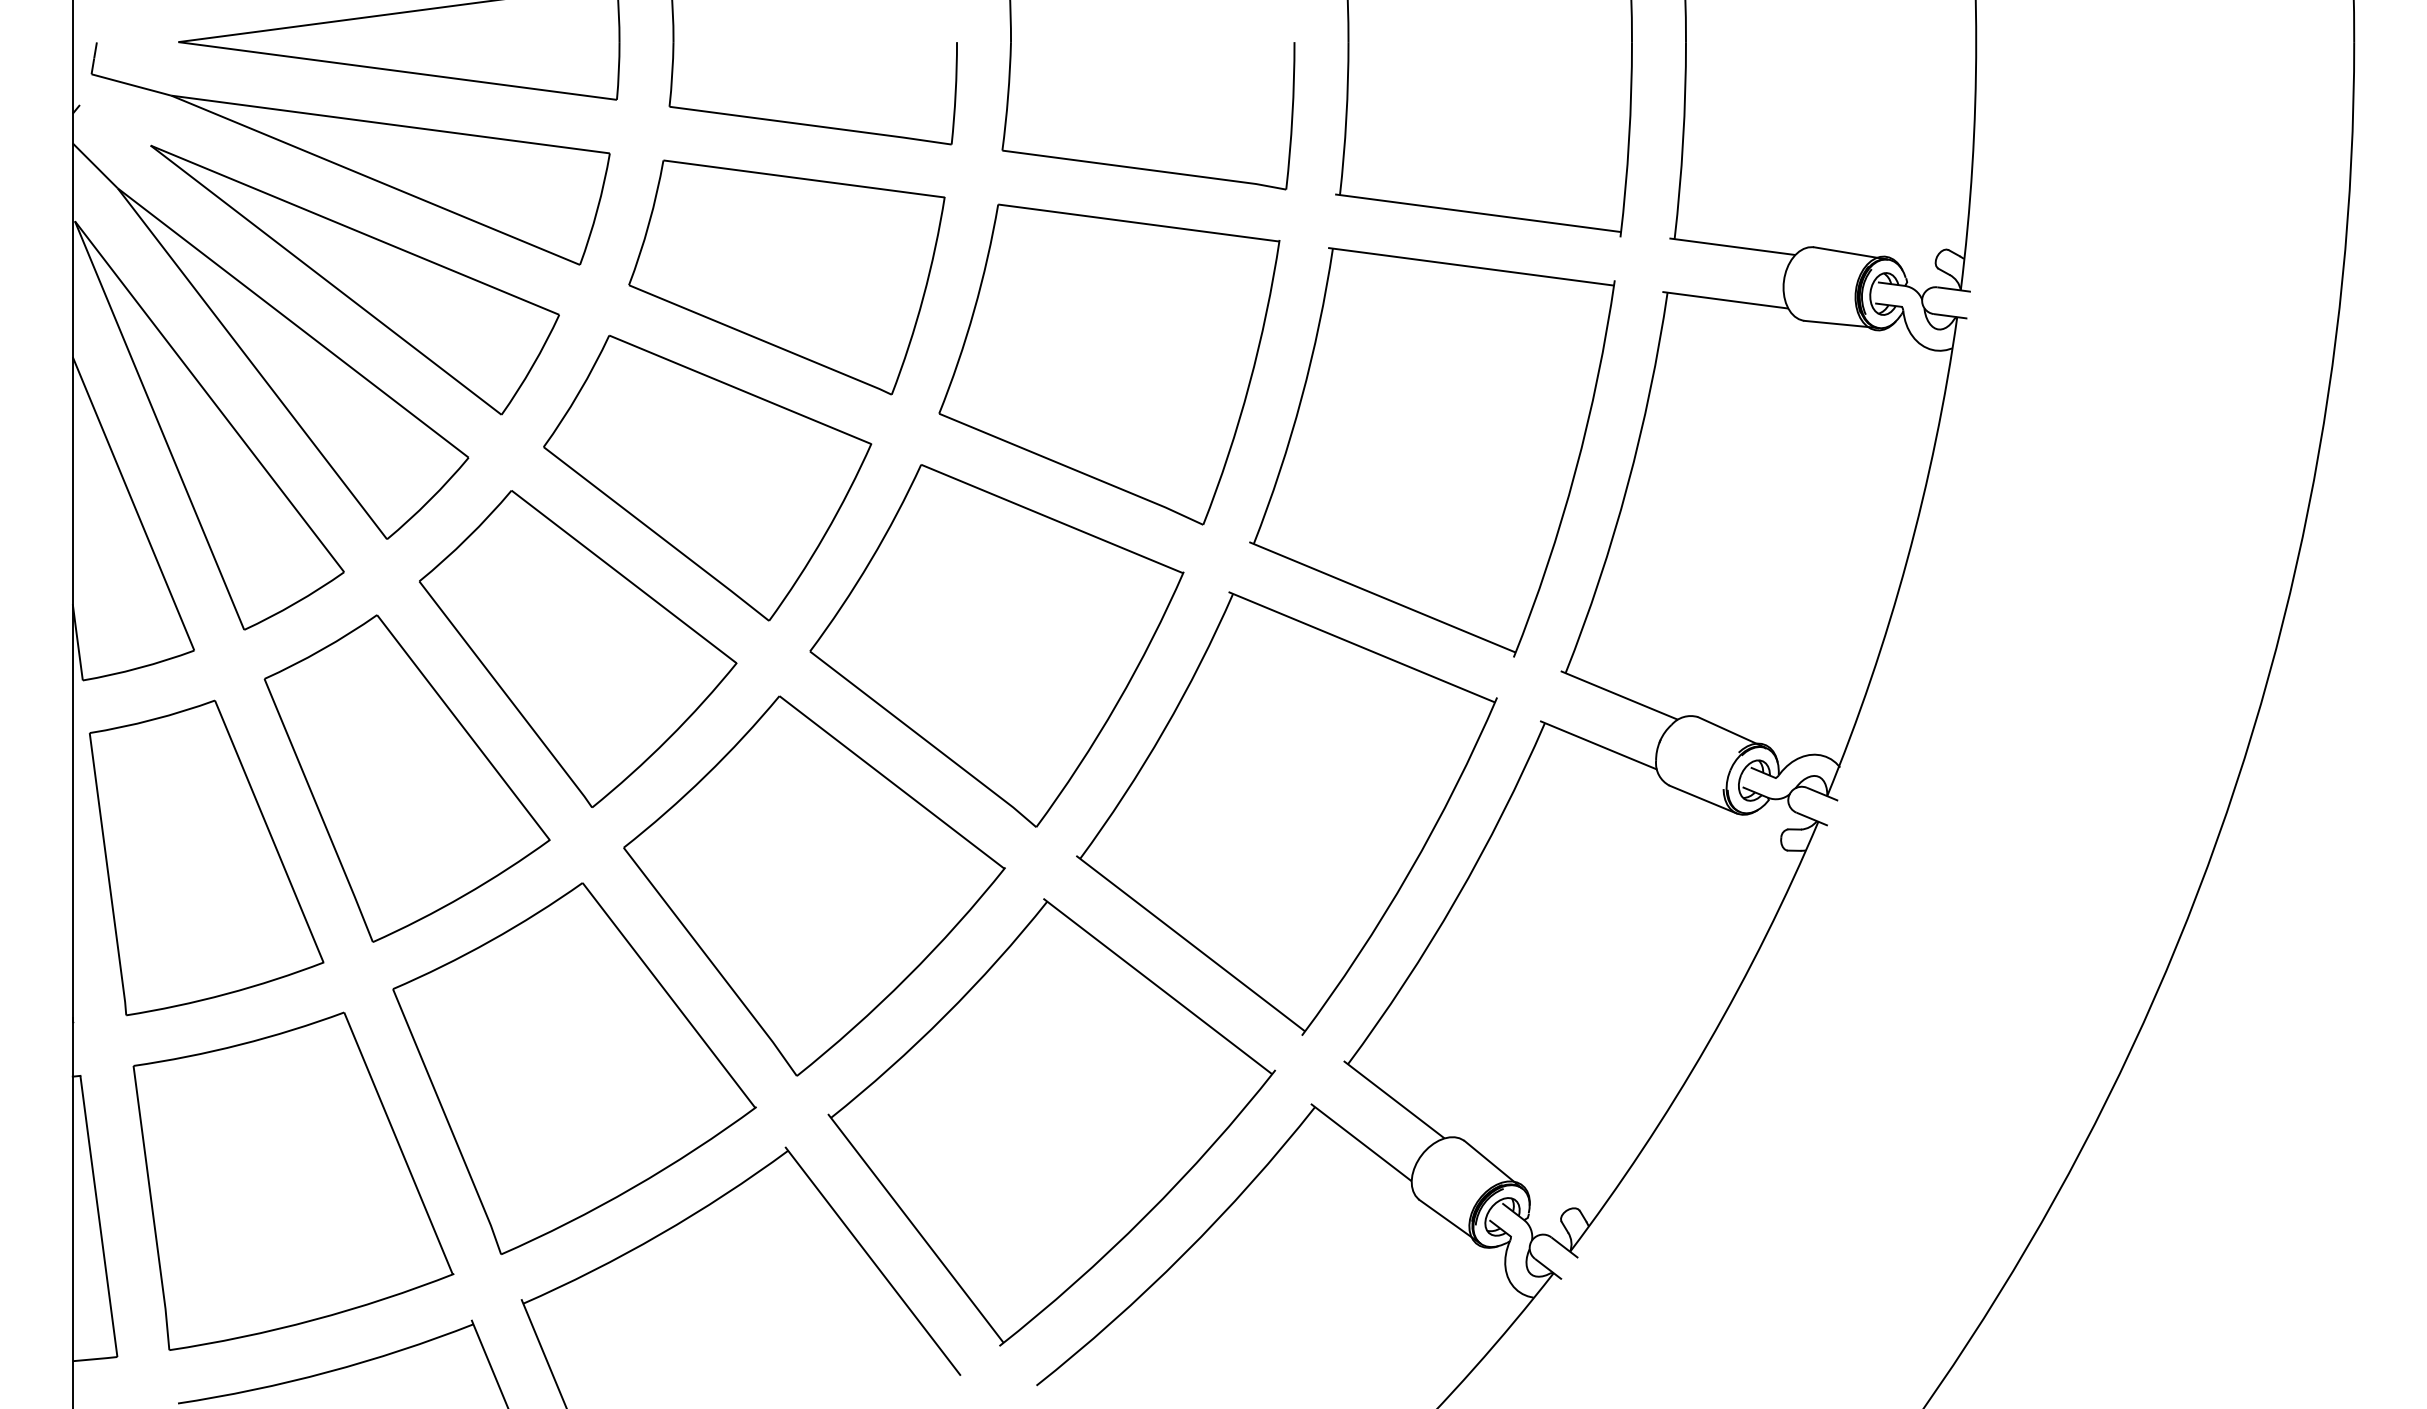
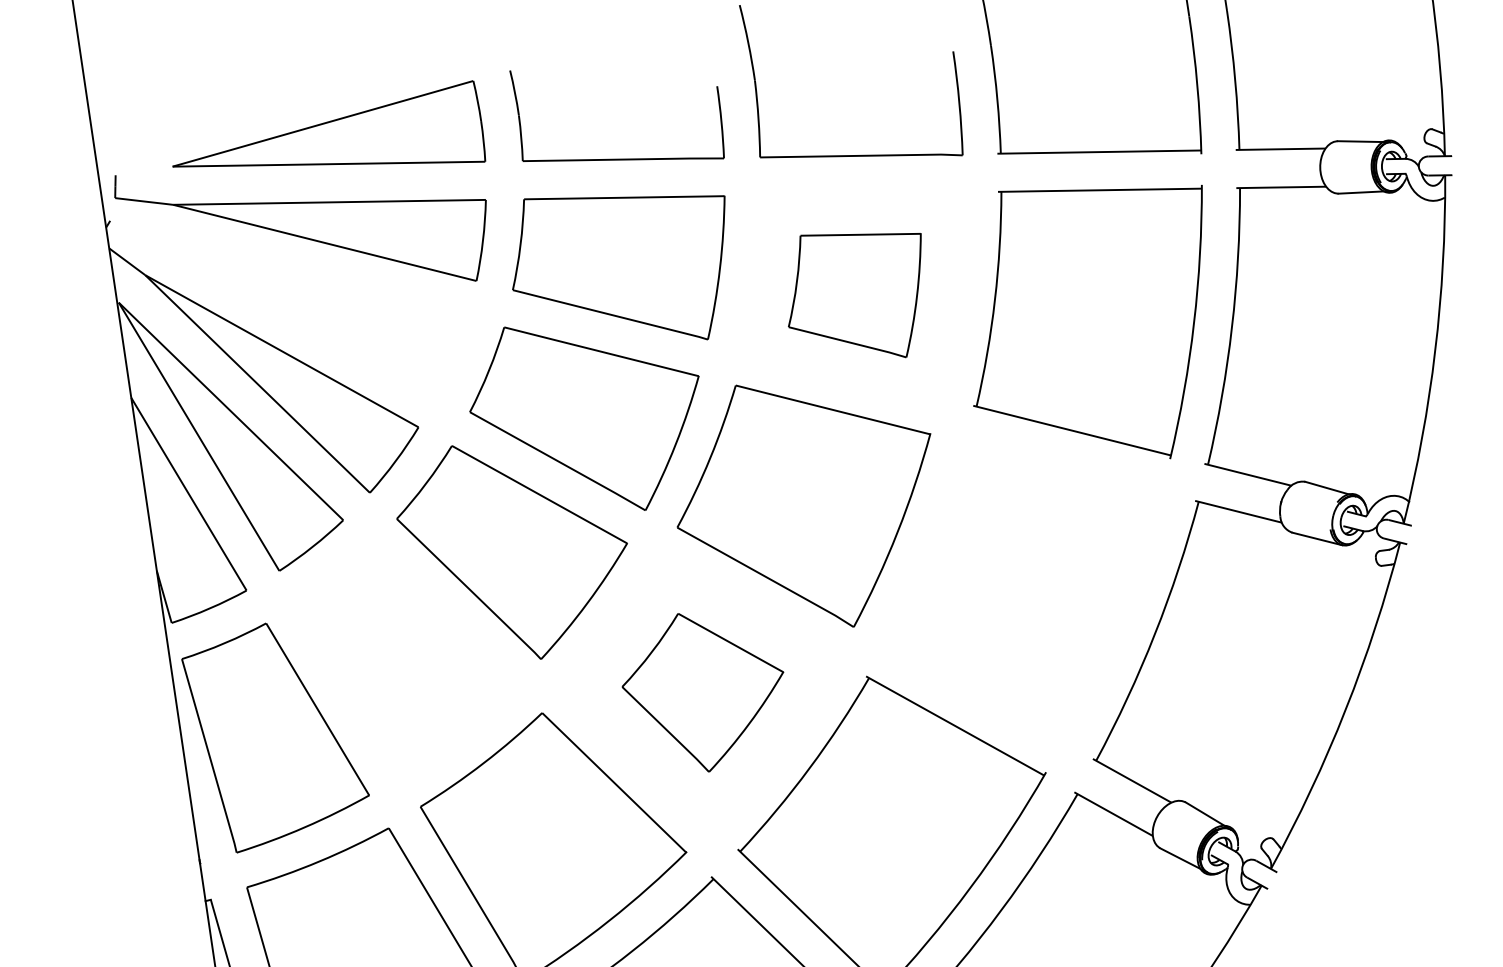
part: (354, 279) -> (320, 314), removed
part: (1109, 364) -> (857, 295), size x0.6
part: (406, 778) -> (408, 658), removed
part: (1286, 813) -> (1027, 591), removed
part: (814, 885) -> (704, 690), size x0.6

